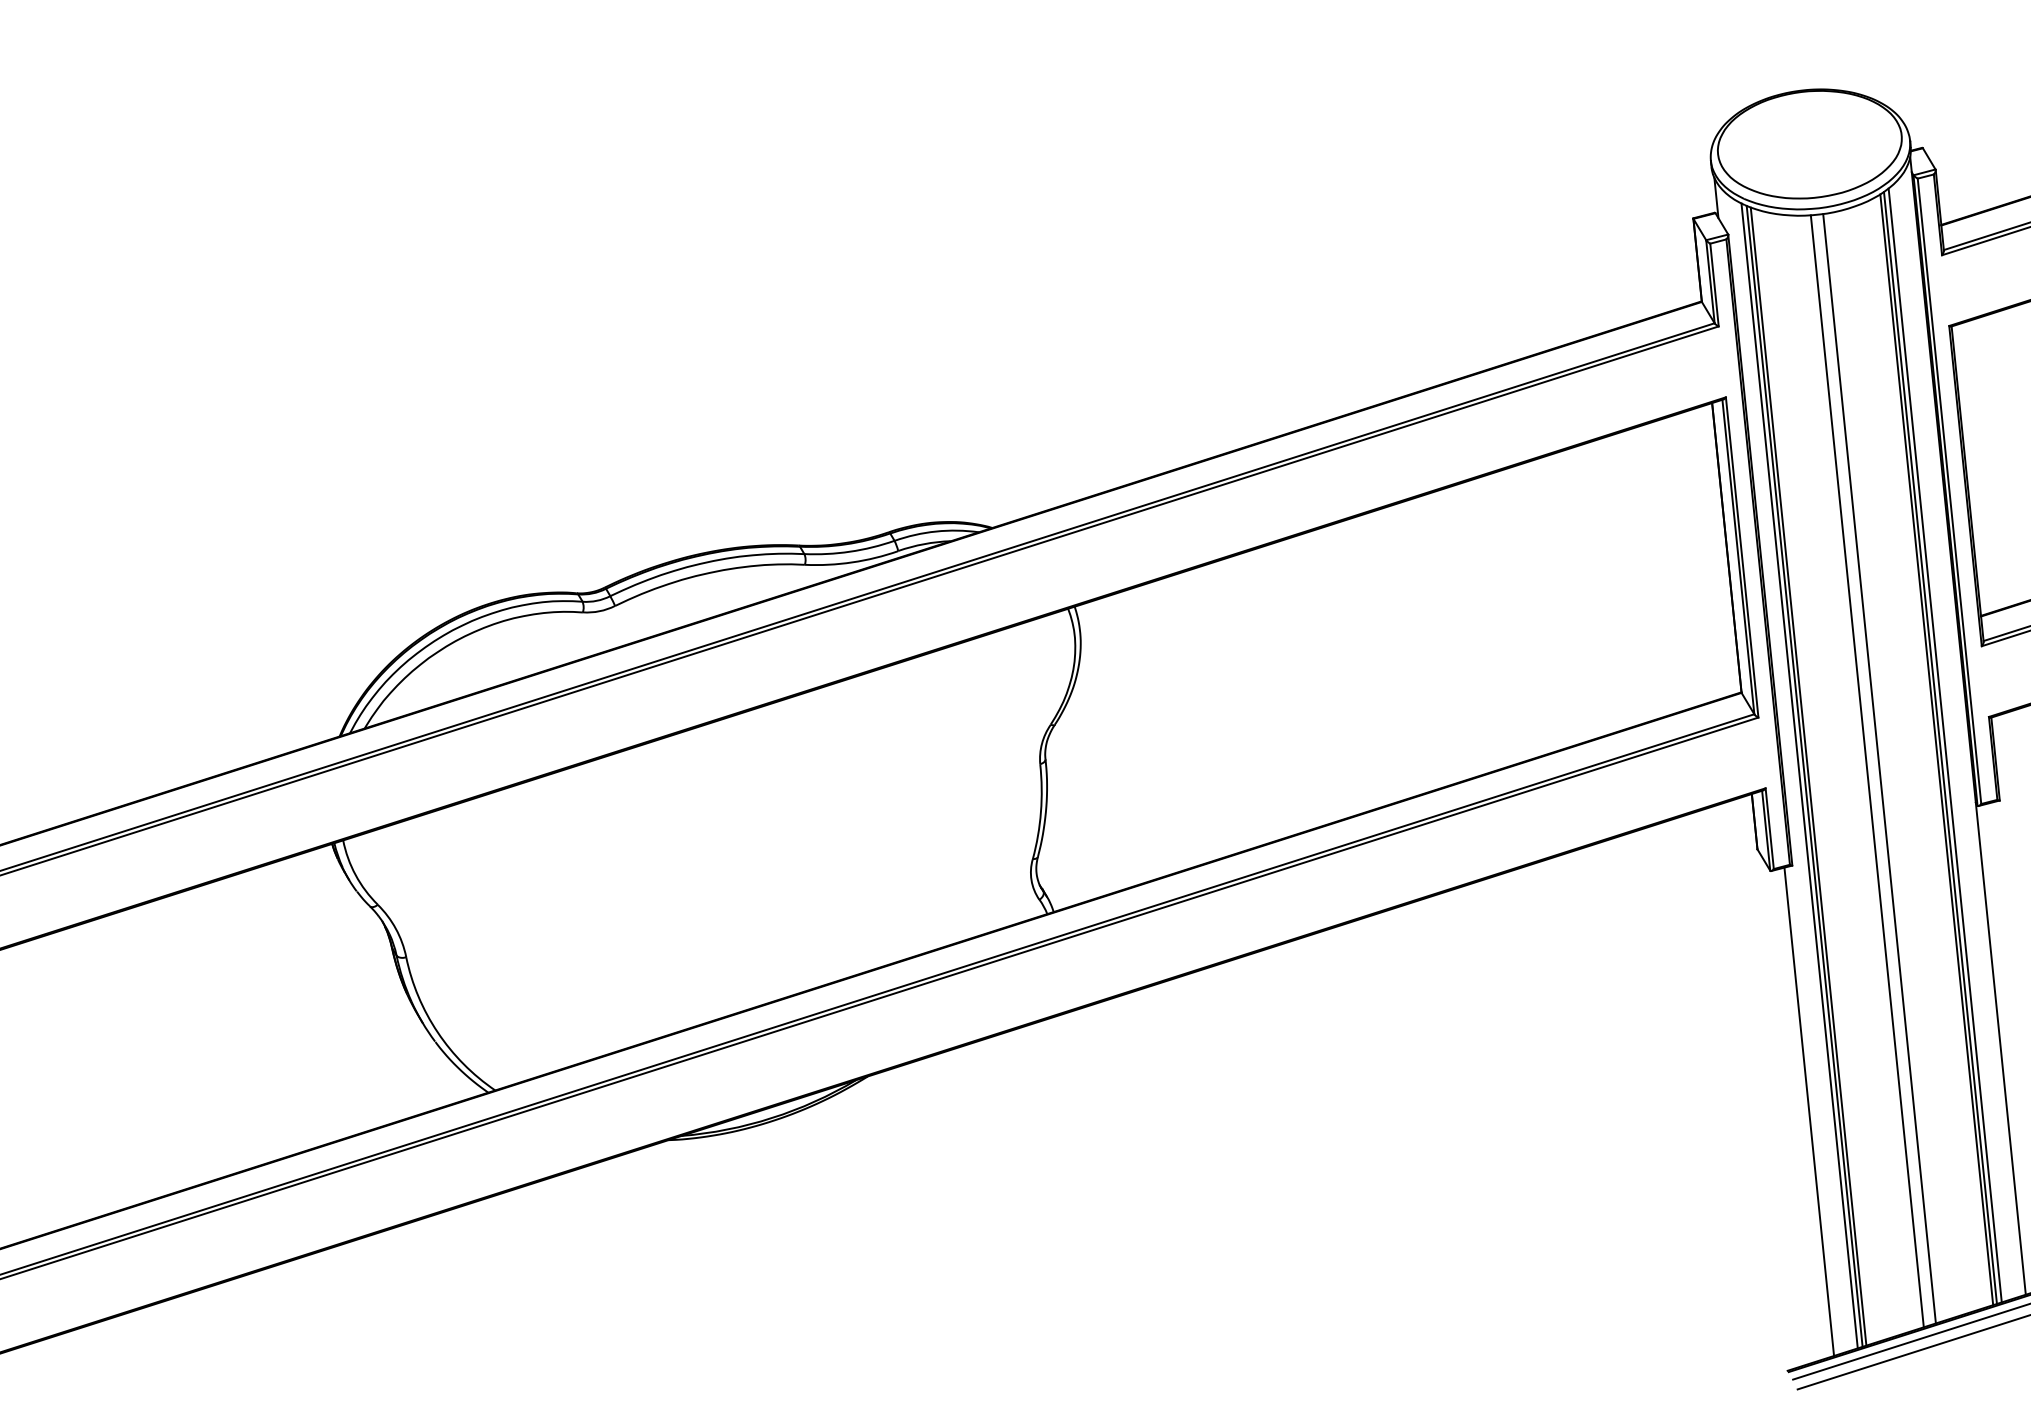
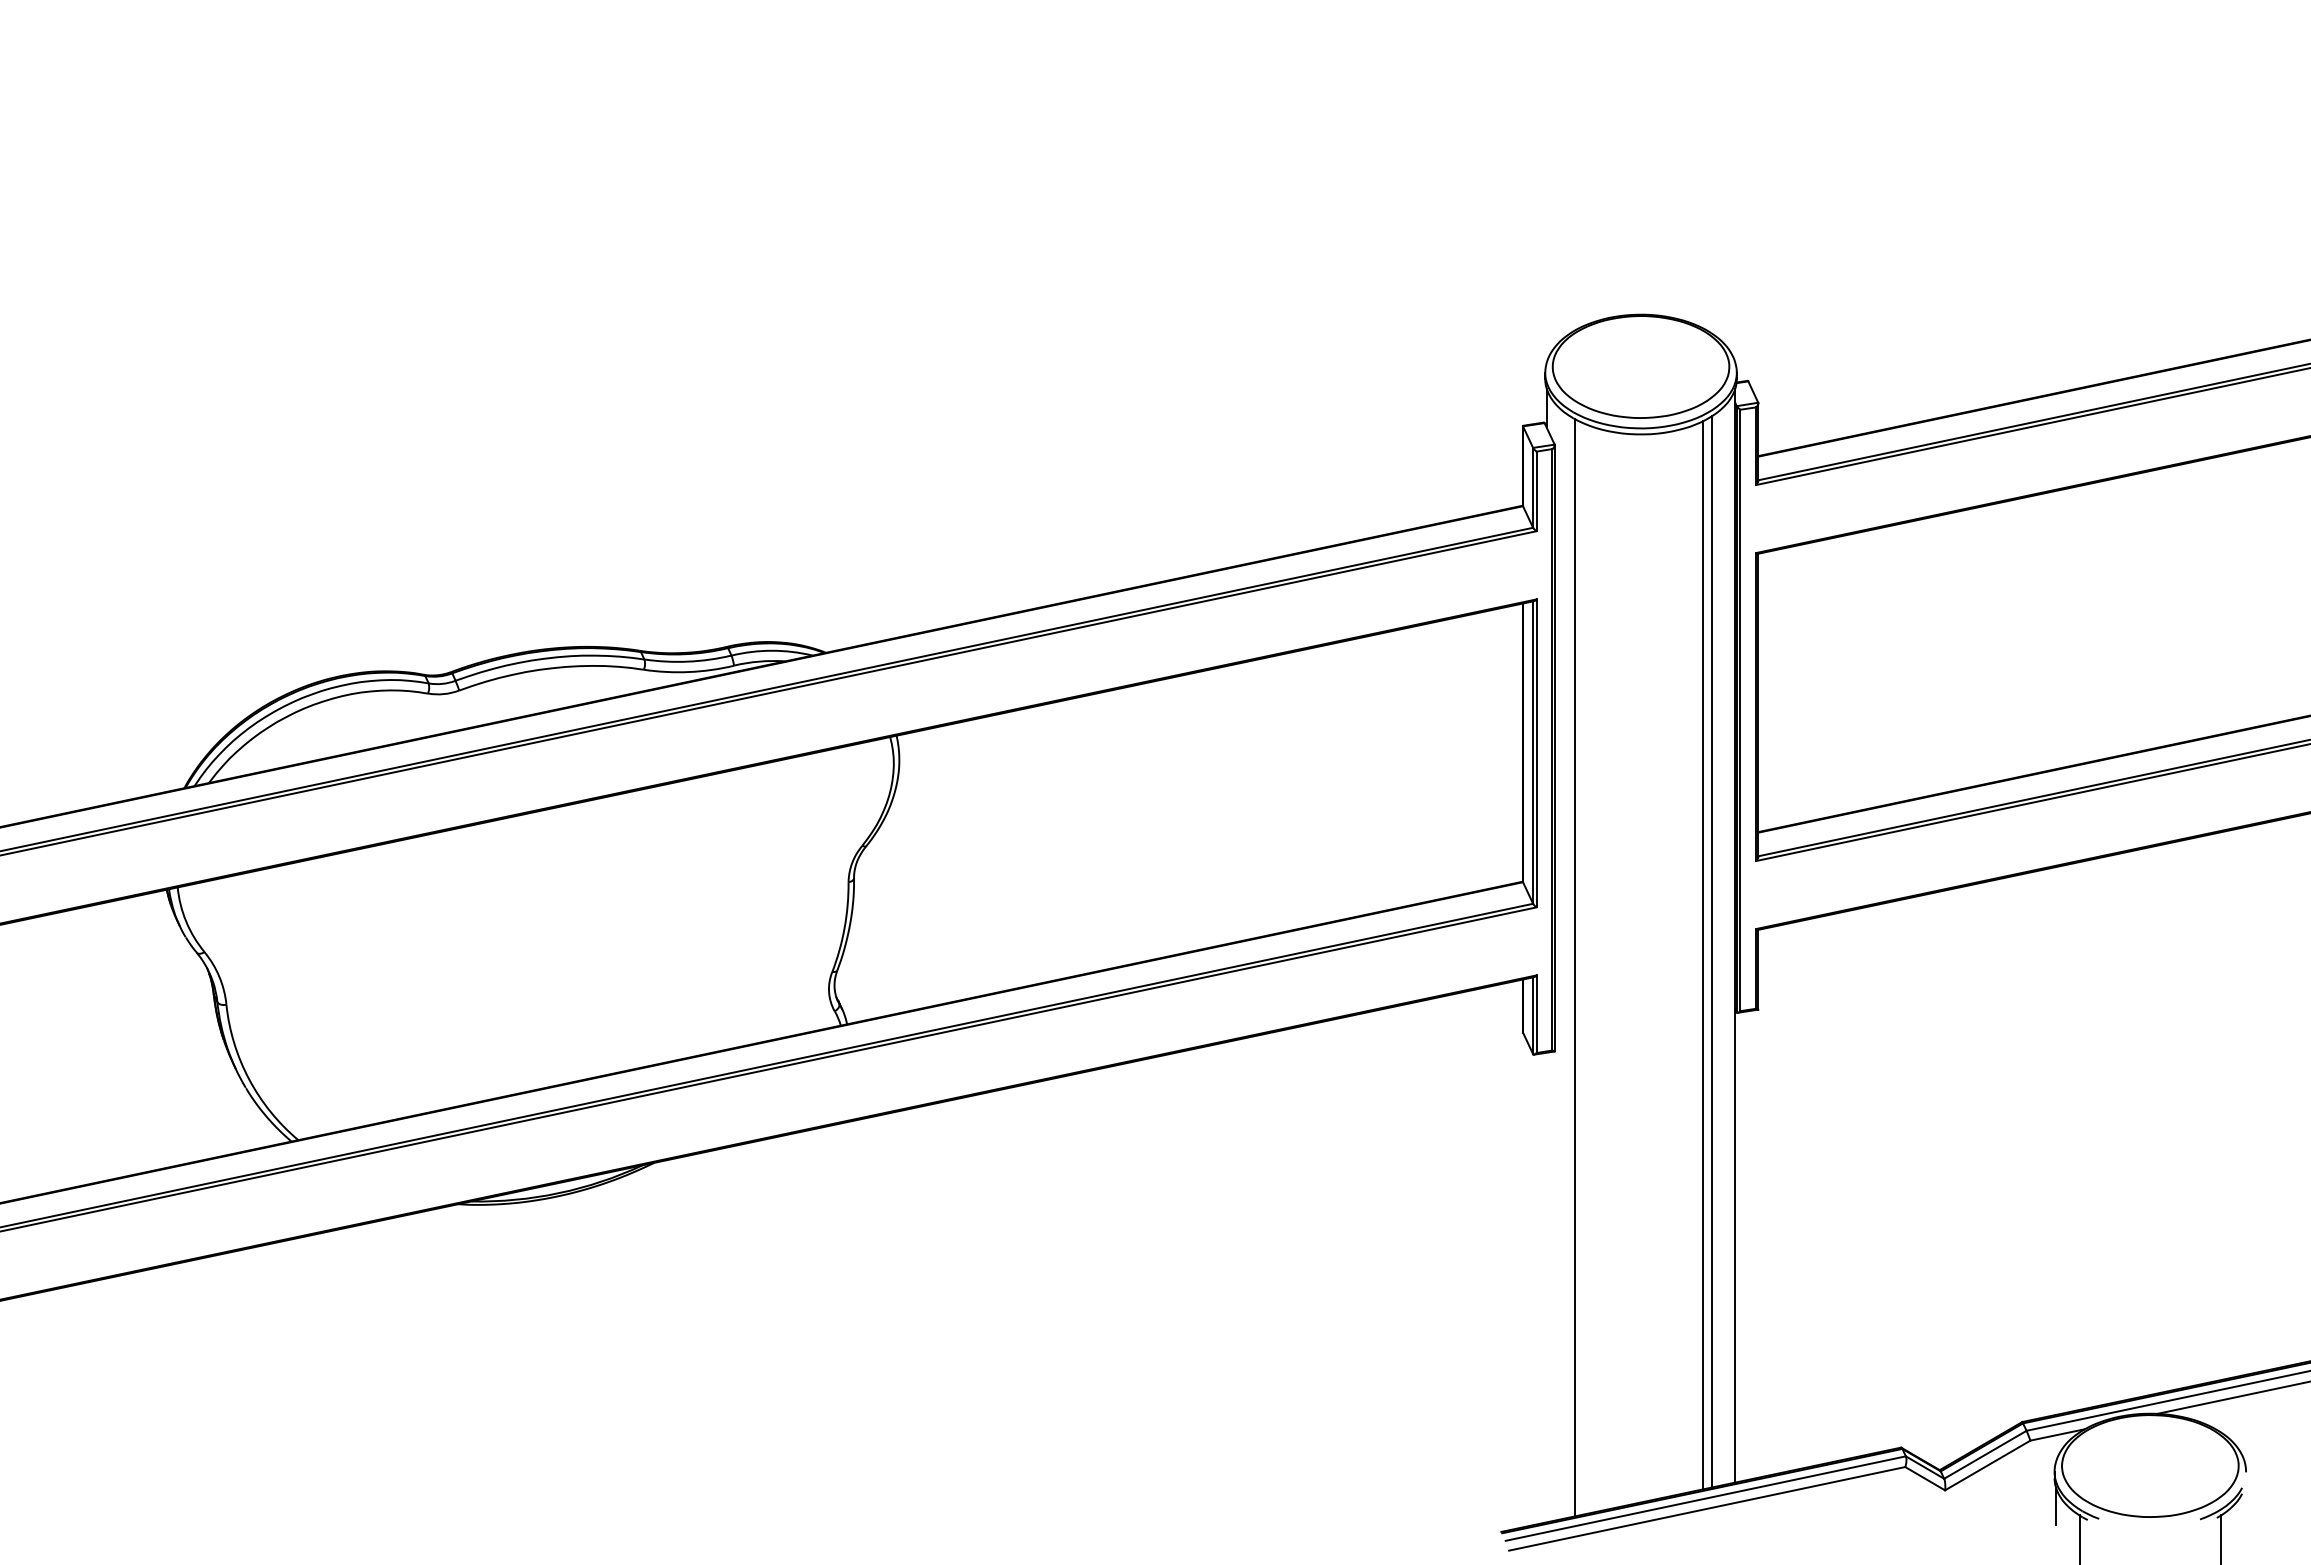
line: (1940, 747) -> (1707, 953), removed
line: (1879, 768) -> (1647, 967), removed
line: (1867, 770) -> (1635, 968), removed
line: (1799, 775) -> (1570, 966), removed
line: (1808, 776) -> (1578, 968), removed
line: (1808, 1111) -> (1546, 1287), removed

